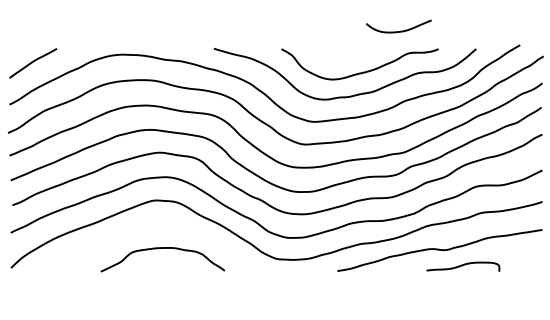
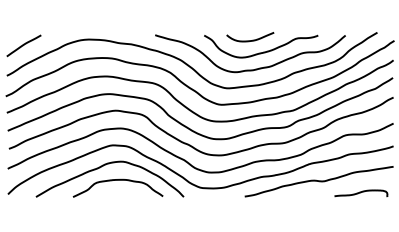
curve: (401, 29) -> (252, 39), moved
curve: (142, 229) -> (103, 166), added
curve: (463, 265) -> (361, 192), moved

